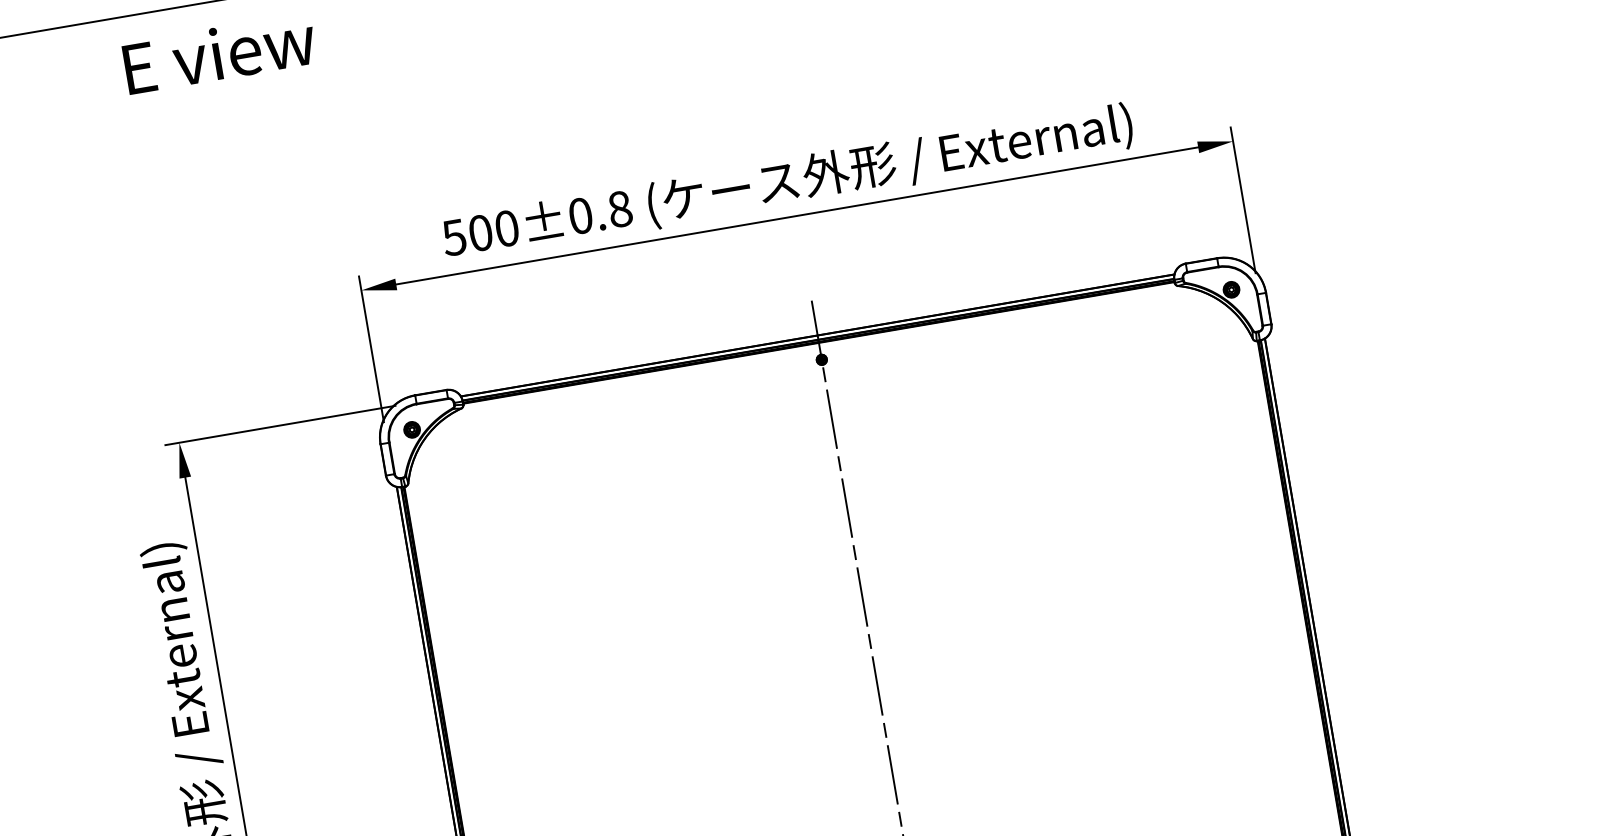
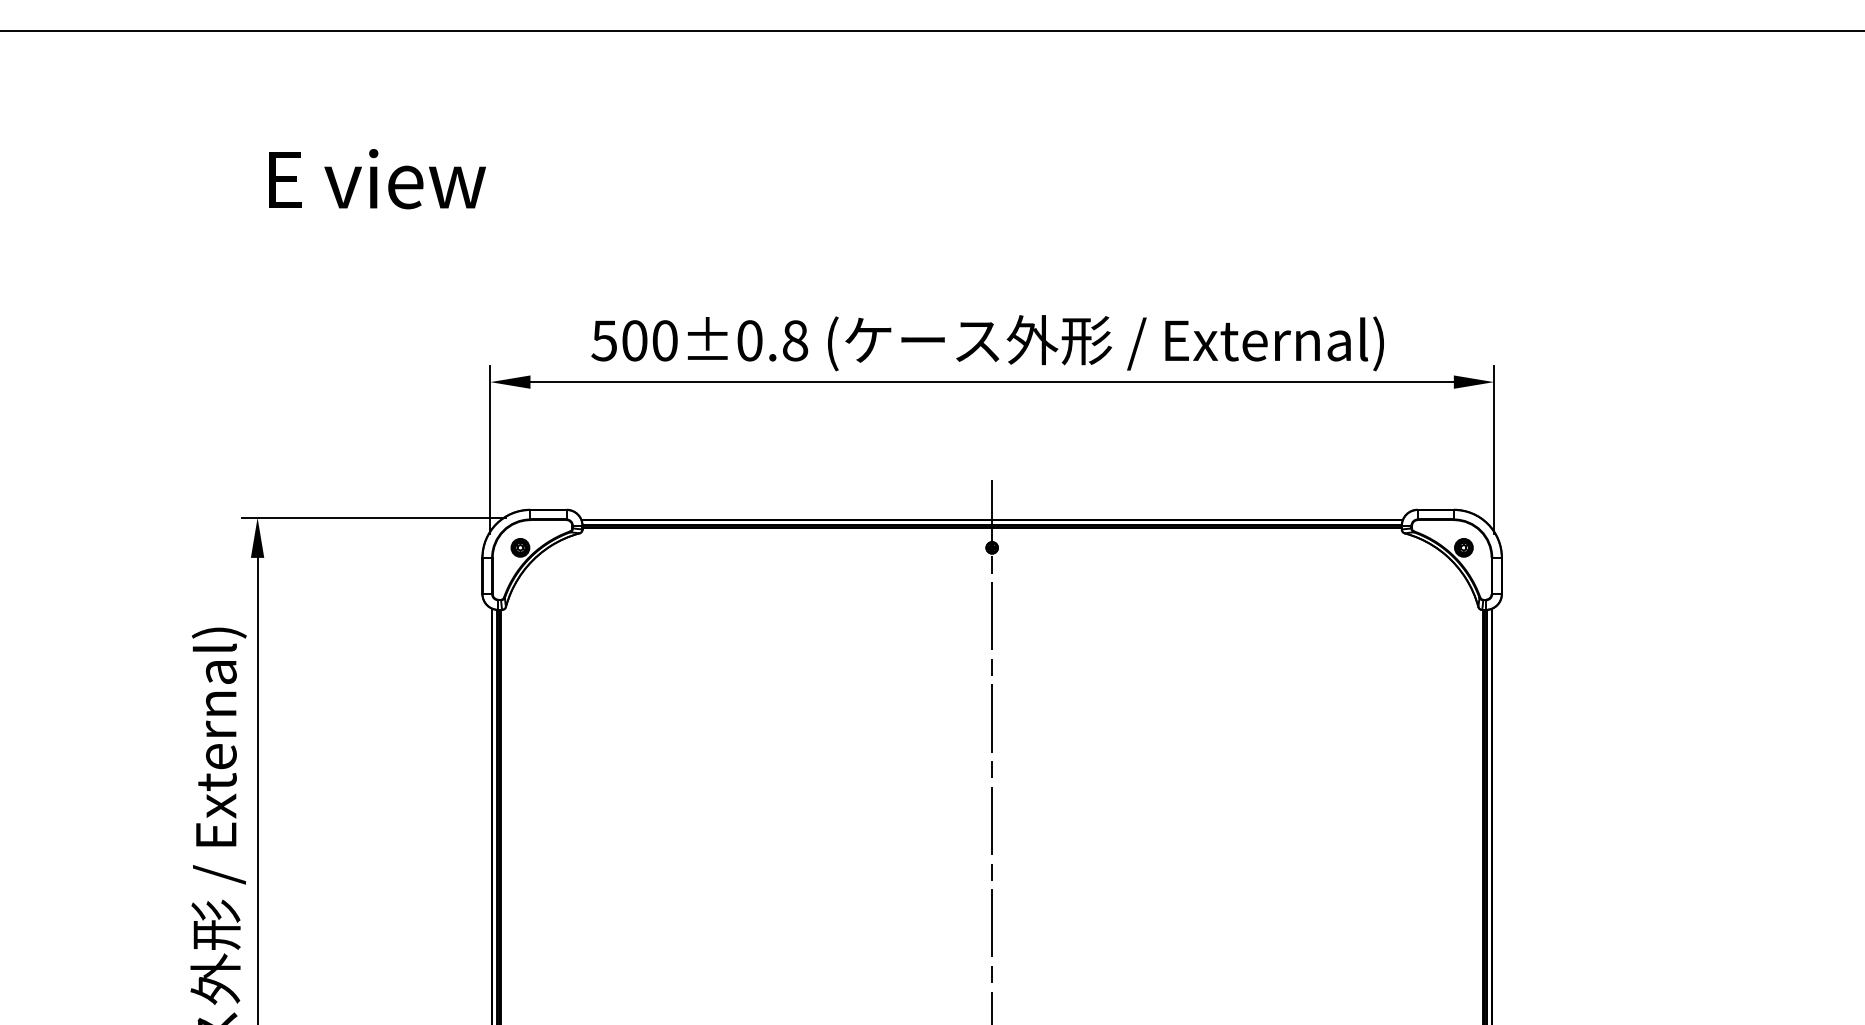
text: (220, 53) -> (377, 179), moved

